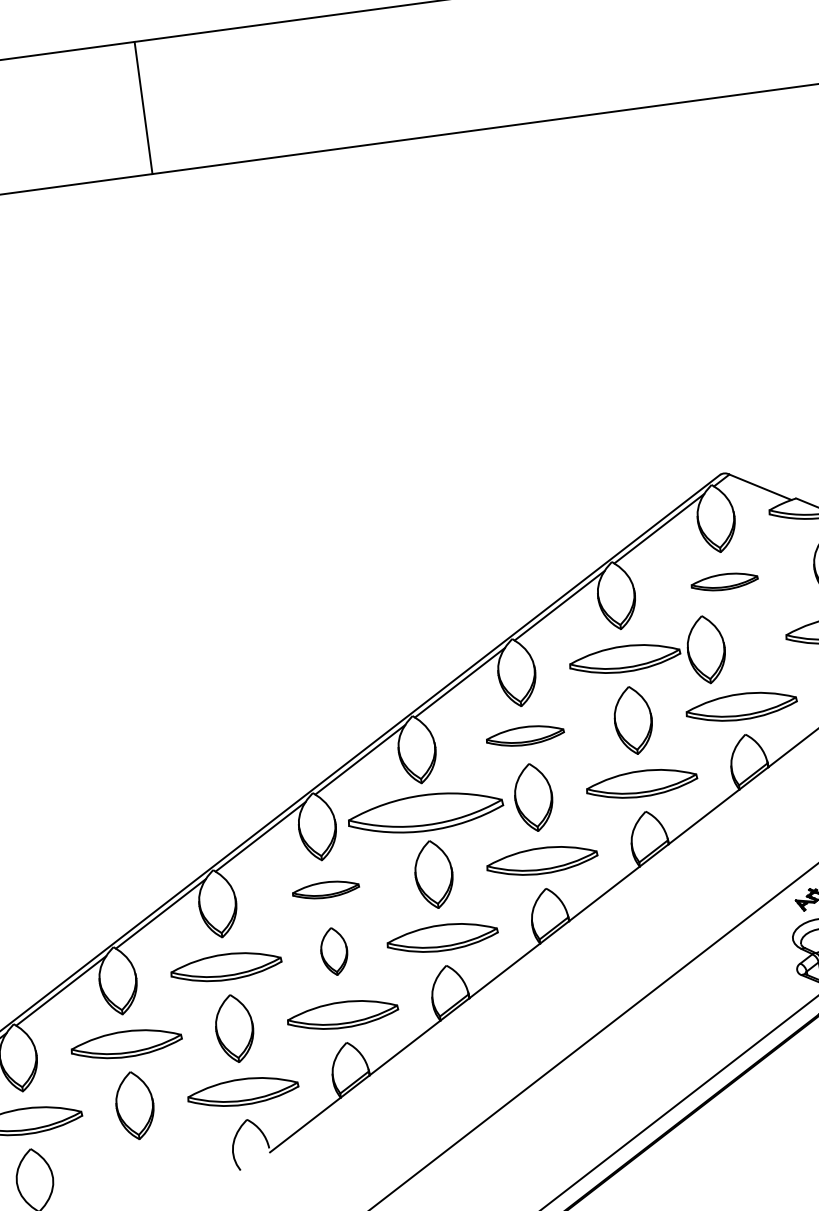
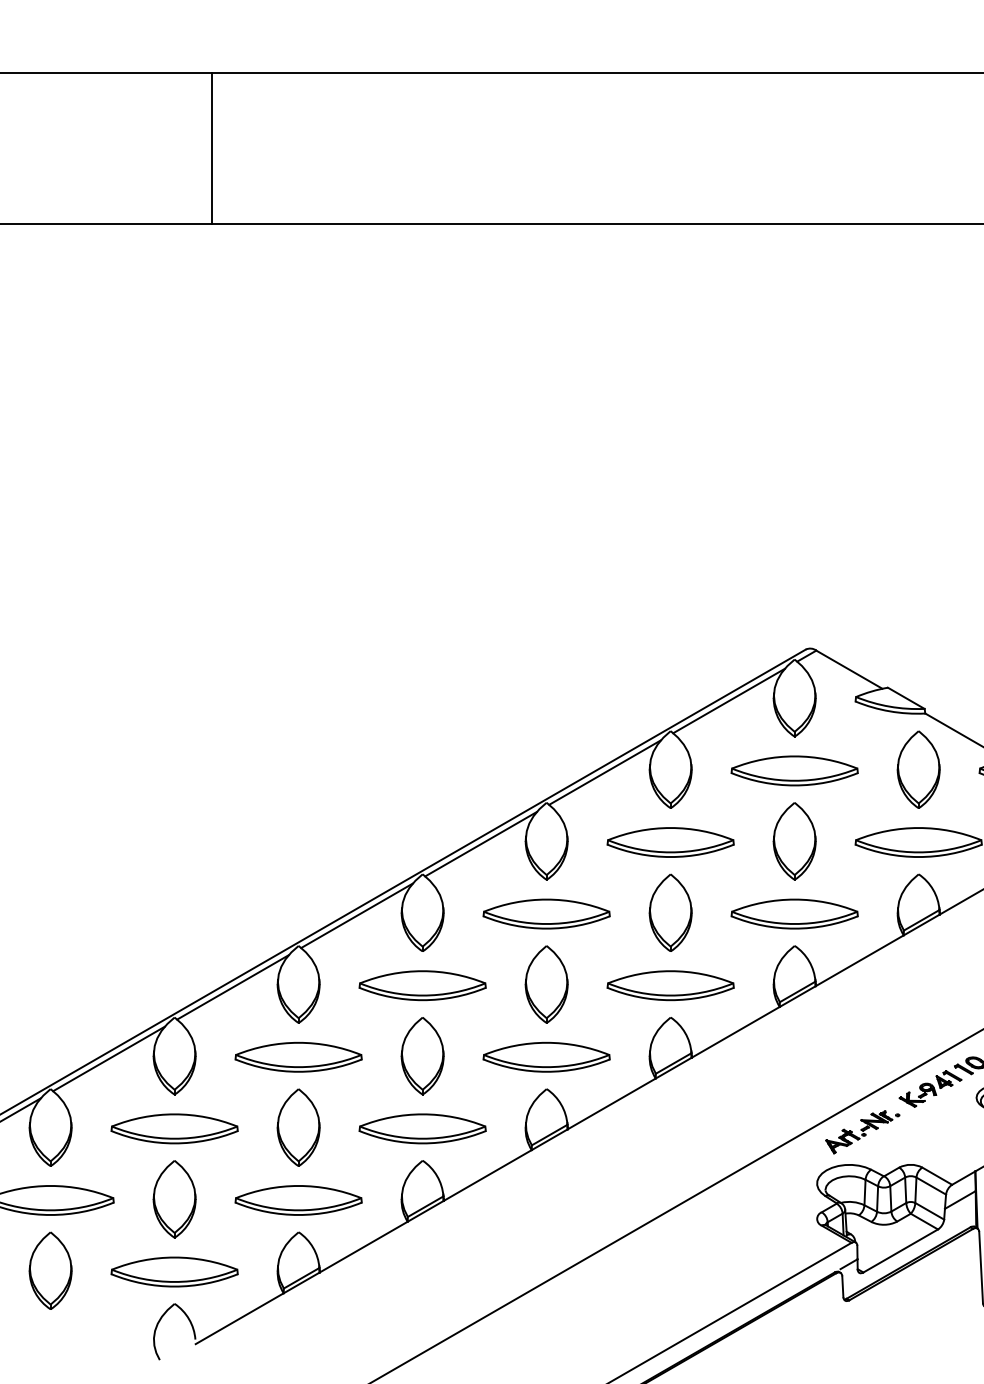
part: (724, 581) -> (794, 770), size x1.67
part: (706, 649) -> (794, 841), moved
part: (525, 735) -> (546, 913), size x1.43
part: (425, 812) -> (422, 985), size x0.71
part: (325, 889) -> (298, 1056), size x1.67
part: (334, 951) -> (298, 1127), size x1.43

